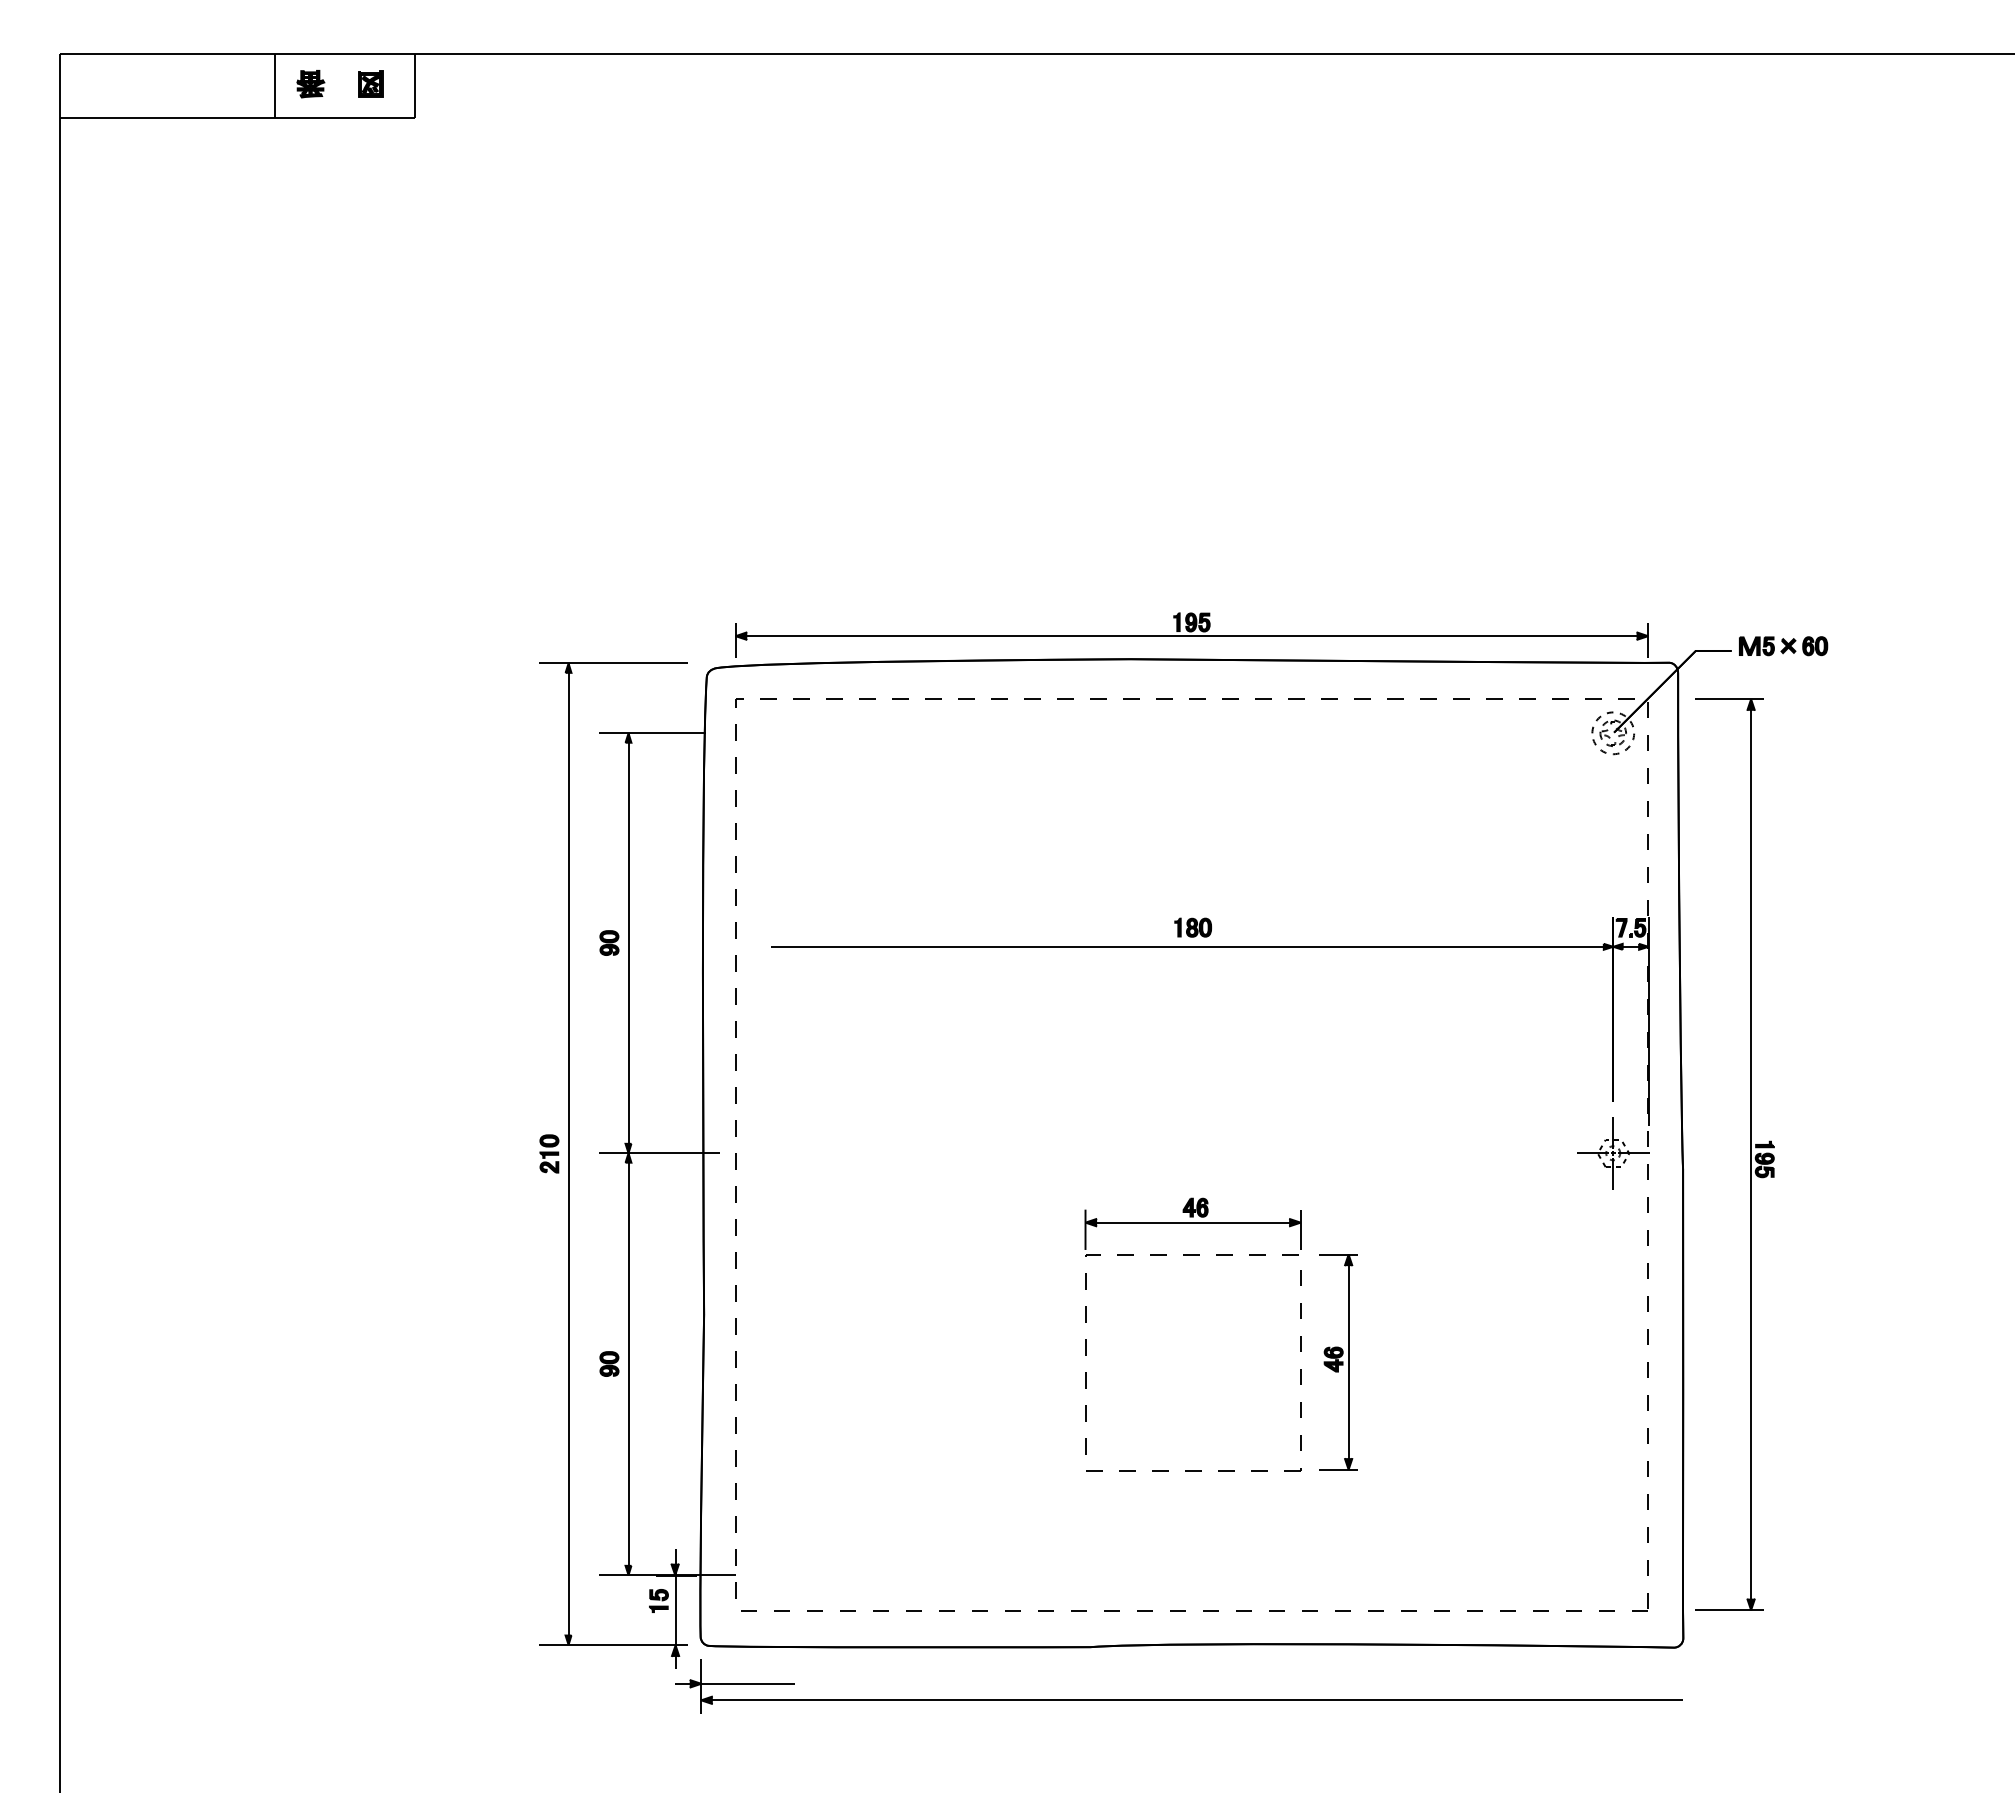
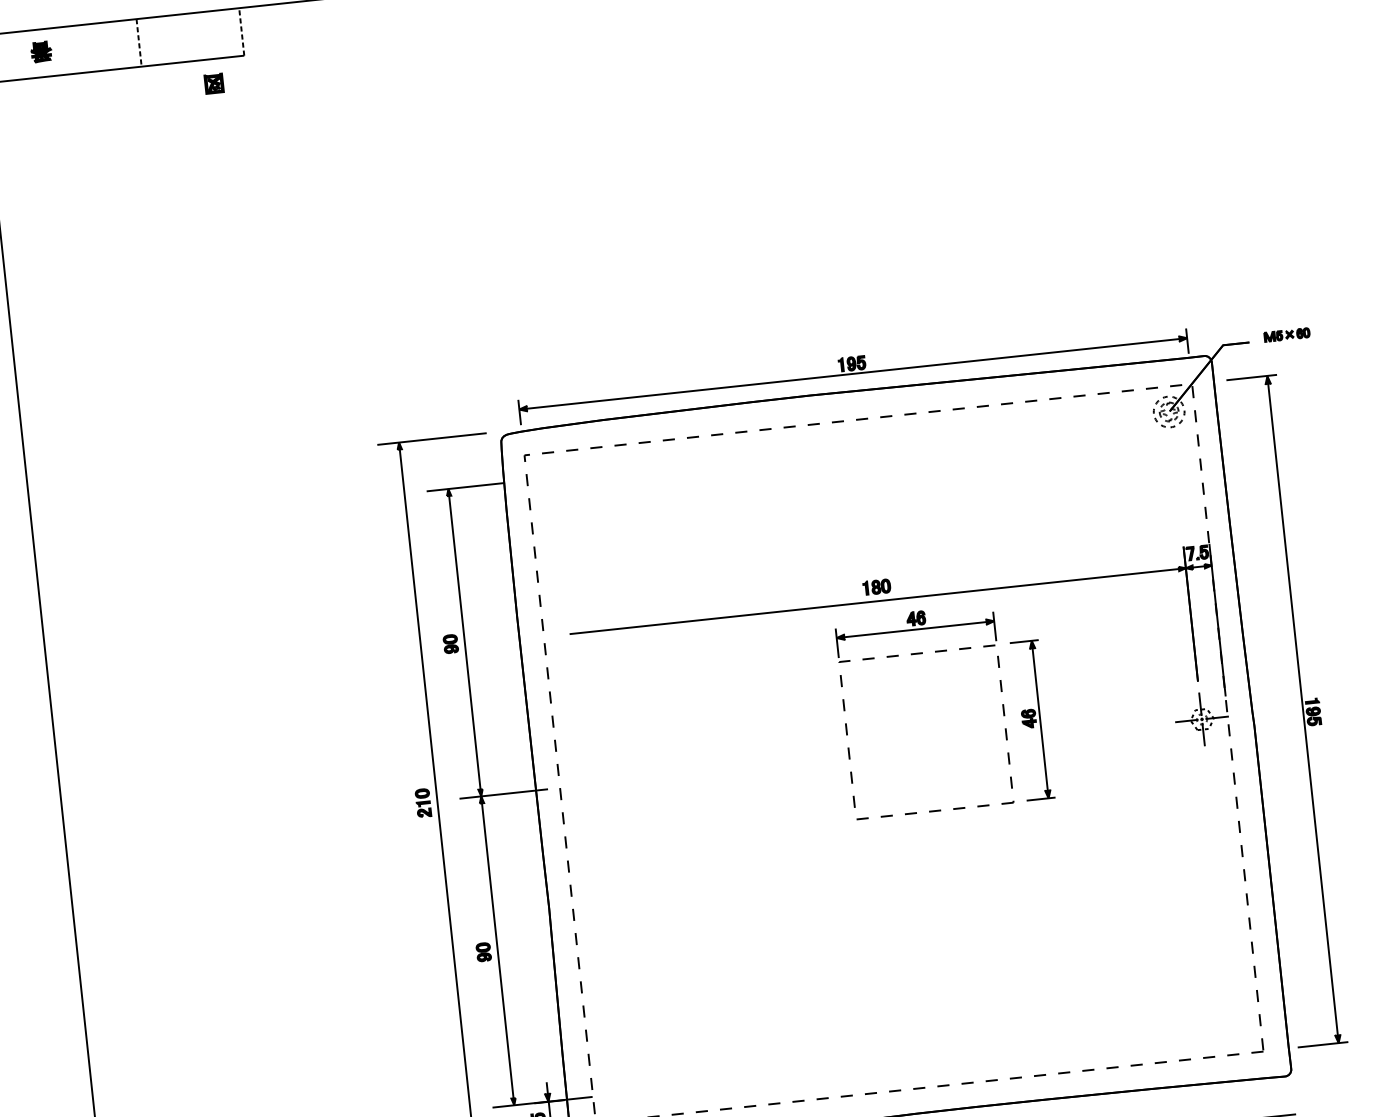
part: (370, 83) -> (214, 83), moved
part: (310, 84) -> (41, 52), moved
line: (415, 85) -> (241, 31), solid -> dashed
line: (275, 86) -> (139, 43), solid -> dashed
part: (1783, 646) -> (1286, 335), size x0.7
part: (1220, 1255) -> (938, 651), moved

